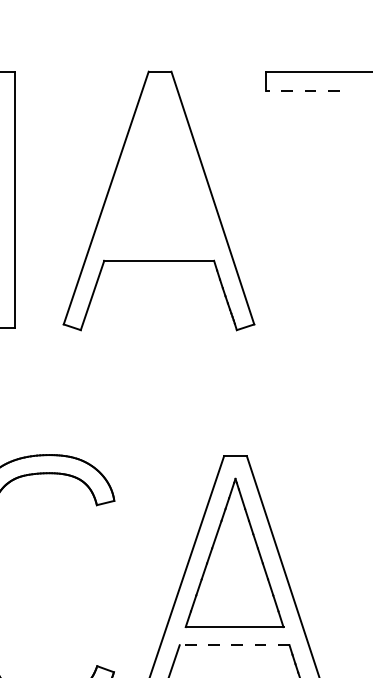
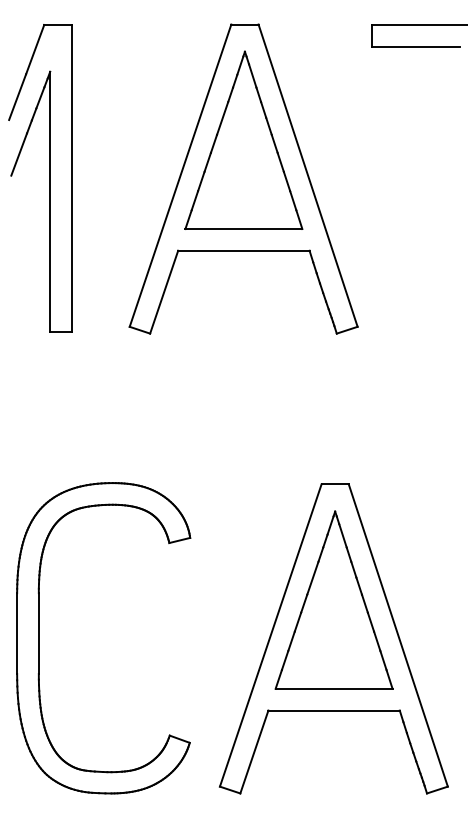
line: (302, 90) -> (415, 47), dashed -> solid
part: (158, 167) -> (243, 139), added
line: (234, 645) -> (334, 710), dashed -> solid

